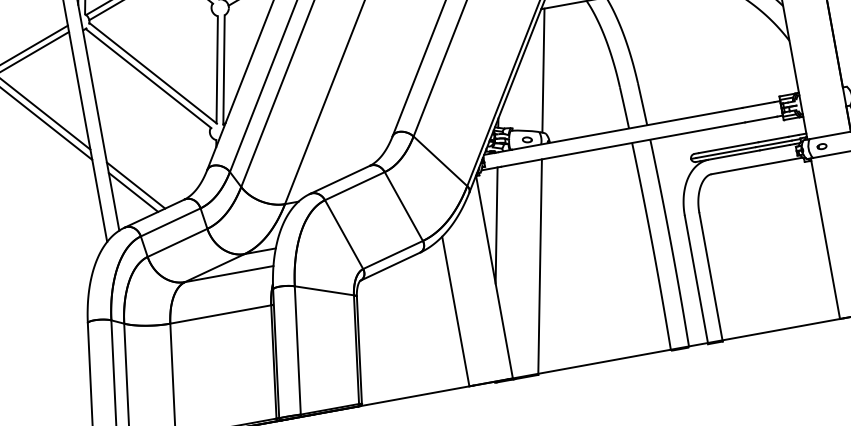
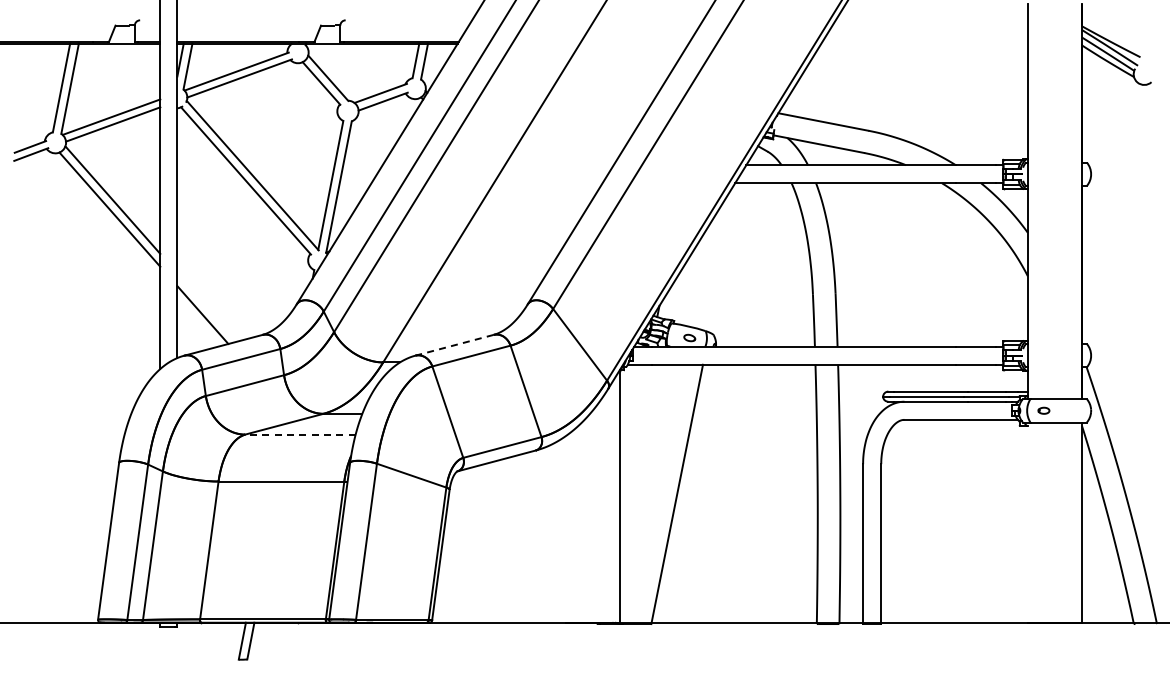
line: (543, 70) -> (724, 257), removed
line: (338, 180) -> (453, 345), solid -> dashed
line: (136, 185) -> (207, 307), removed
line: (496, 225) -> (633, 434), removed
line: (825, 238) -> (1027, 522), removed
line: (228, 274) -> (299, 434), solid -> dashed
line: (455, 311) -> (565, 529), removed

